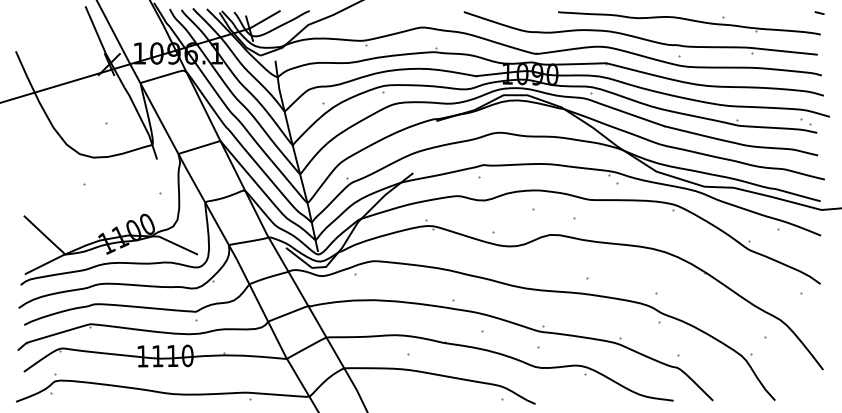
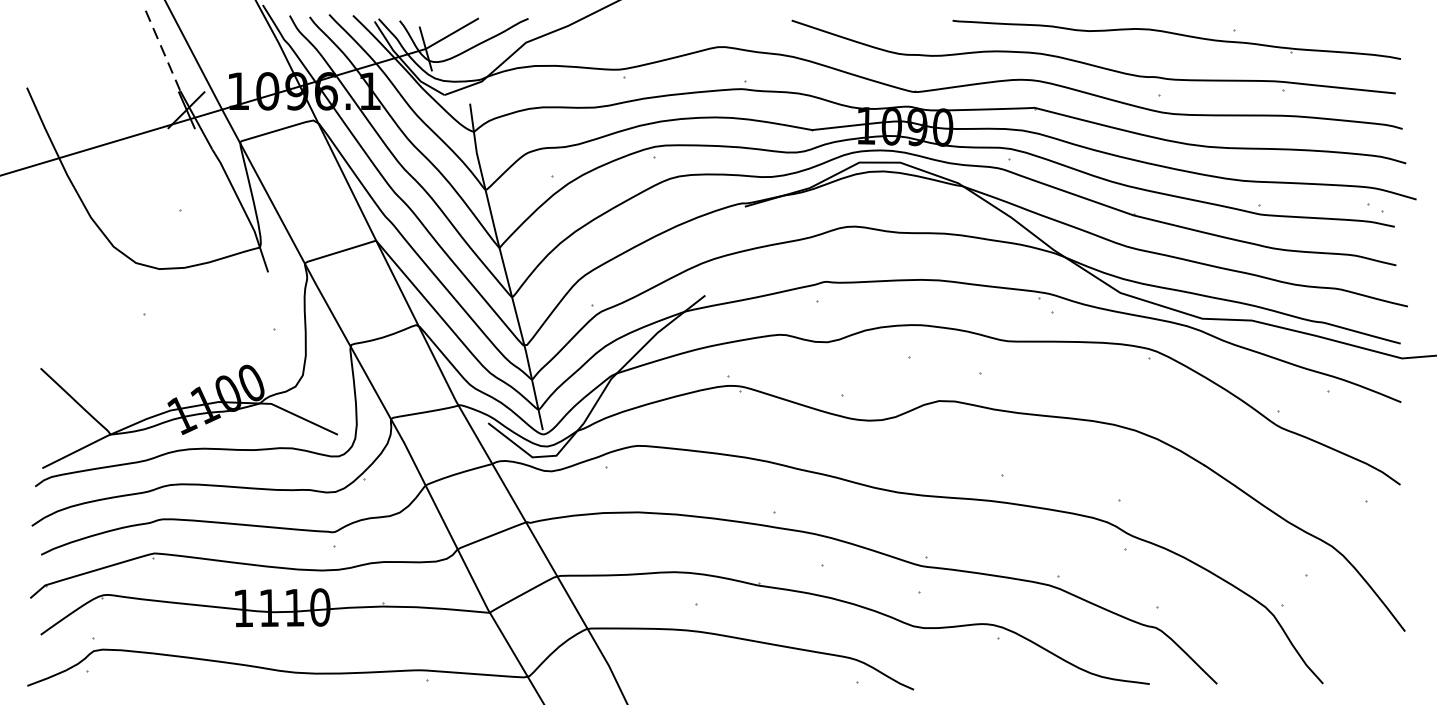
line: (819, 12) -> (1398, 21), removed
line: (95, 29) -> (162, 50), solid -> dashed

